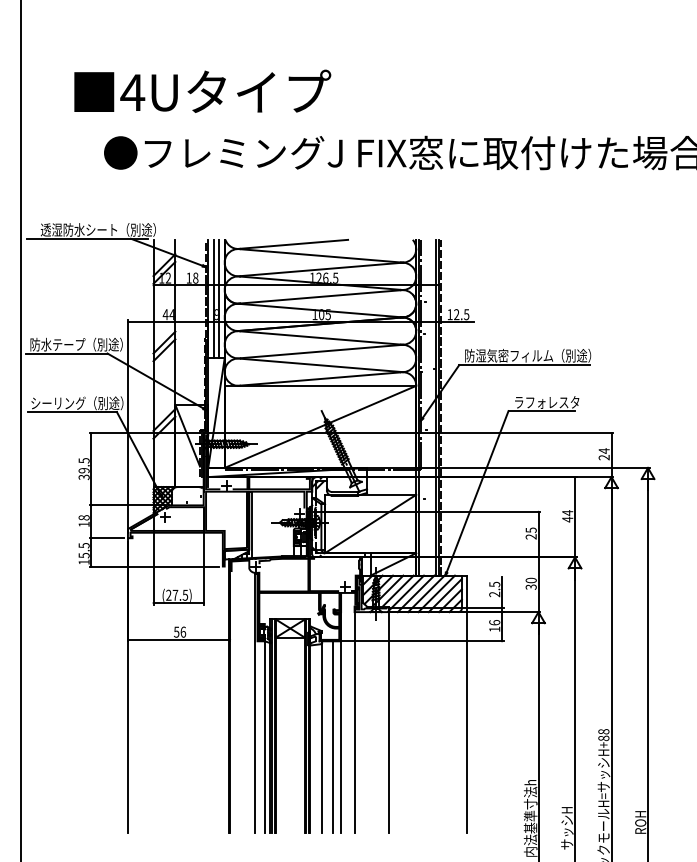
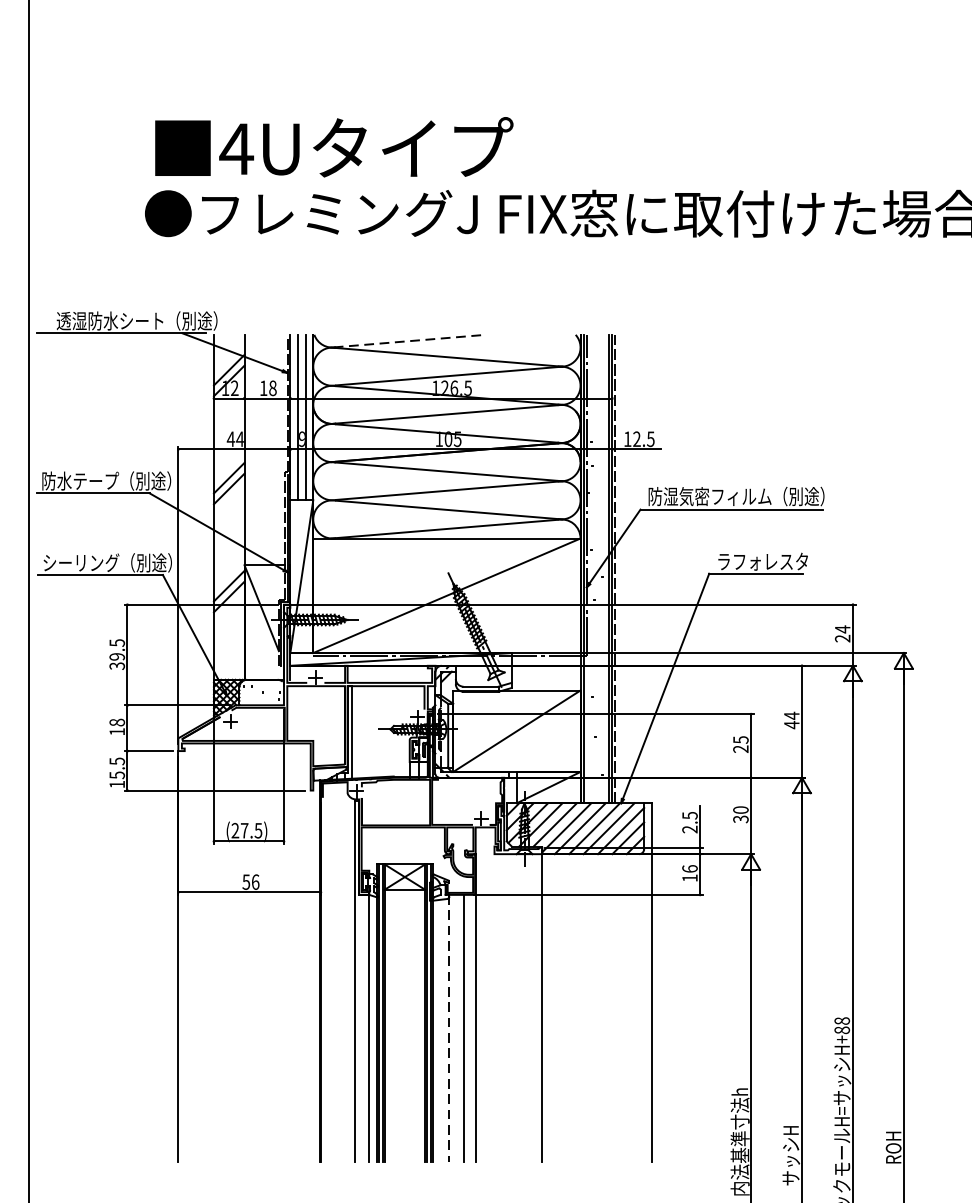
text: (202, 90) -> (333, 146), moved
line: (293, 244) -> (409, 341), solid -> dashed
line: (354, 719) -> (494, 1003), removed
line: (322, 737) -> (449, 1029), solid -> dashed

